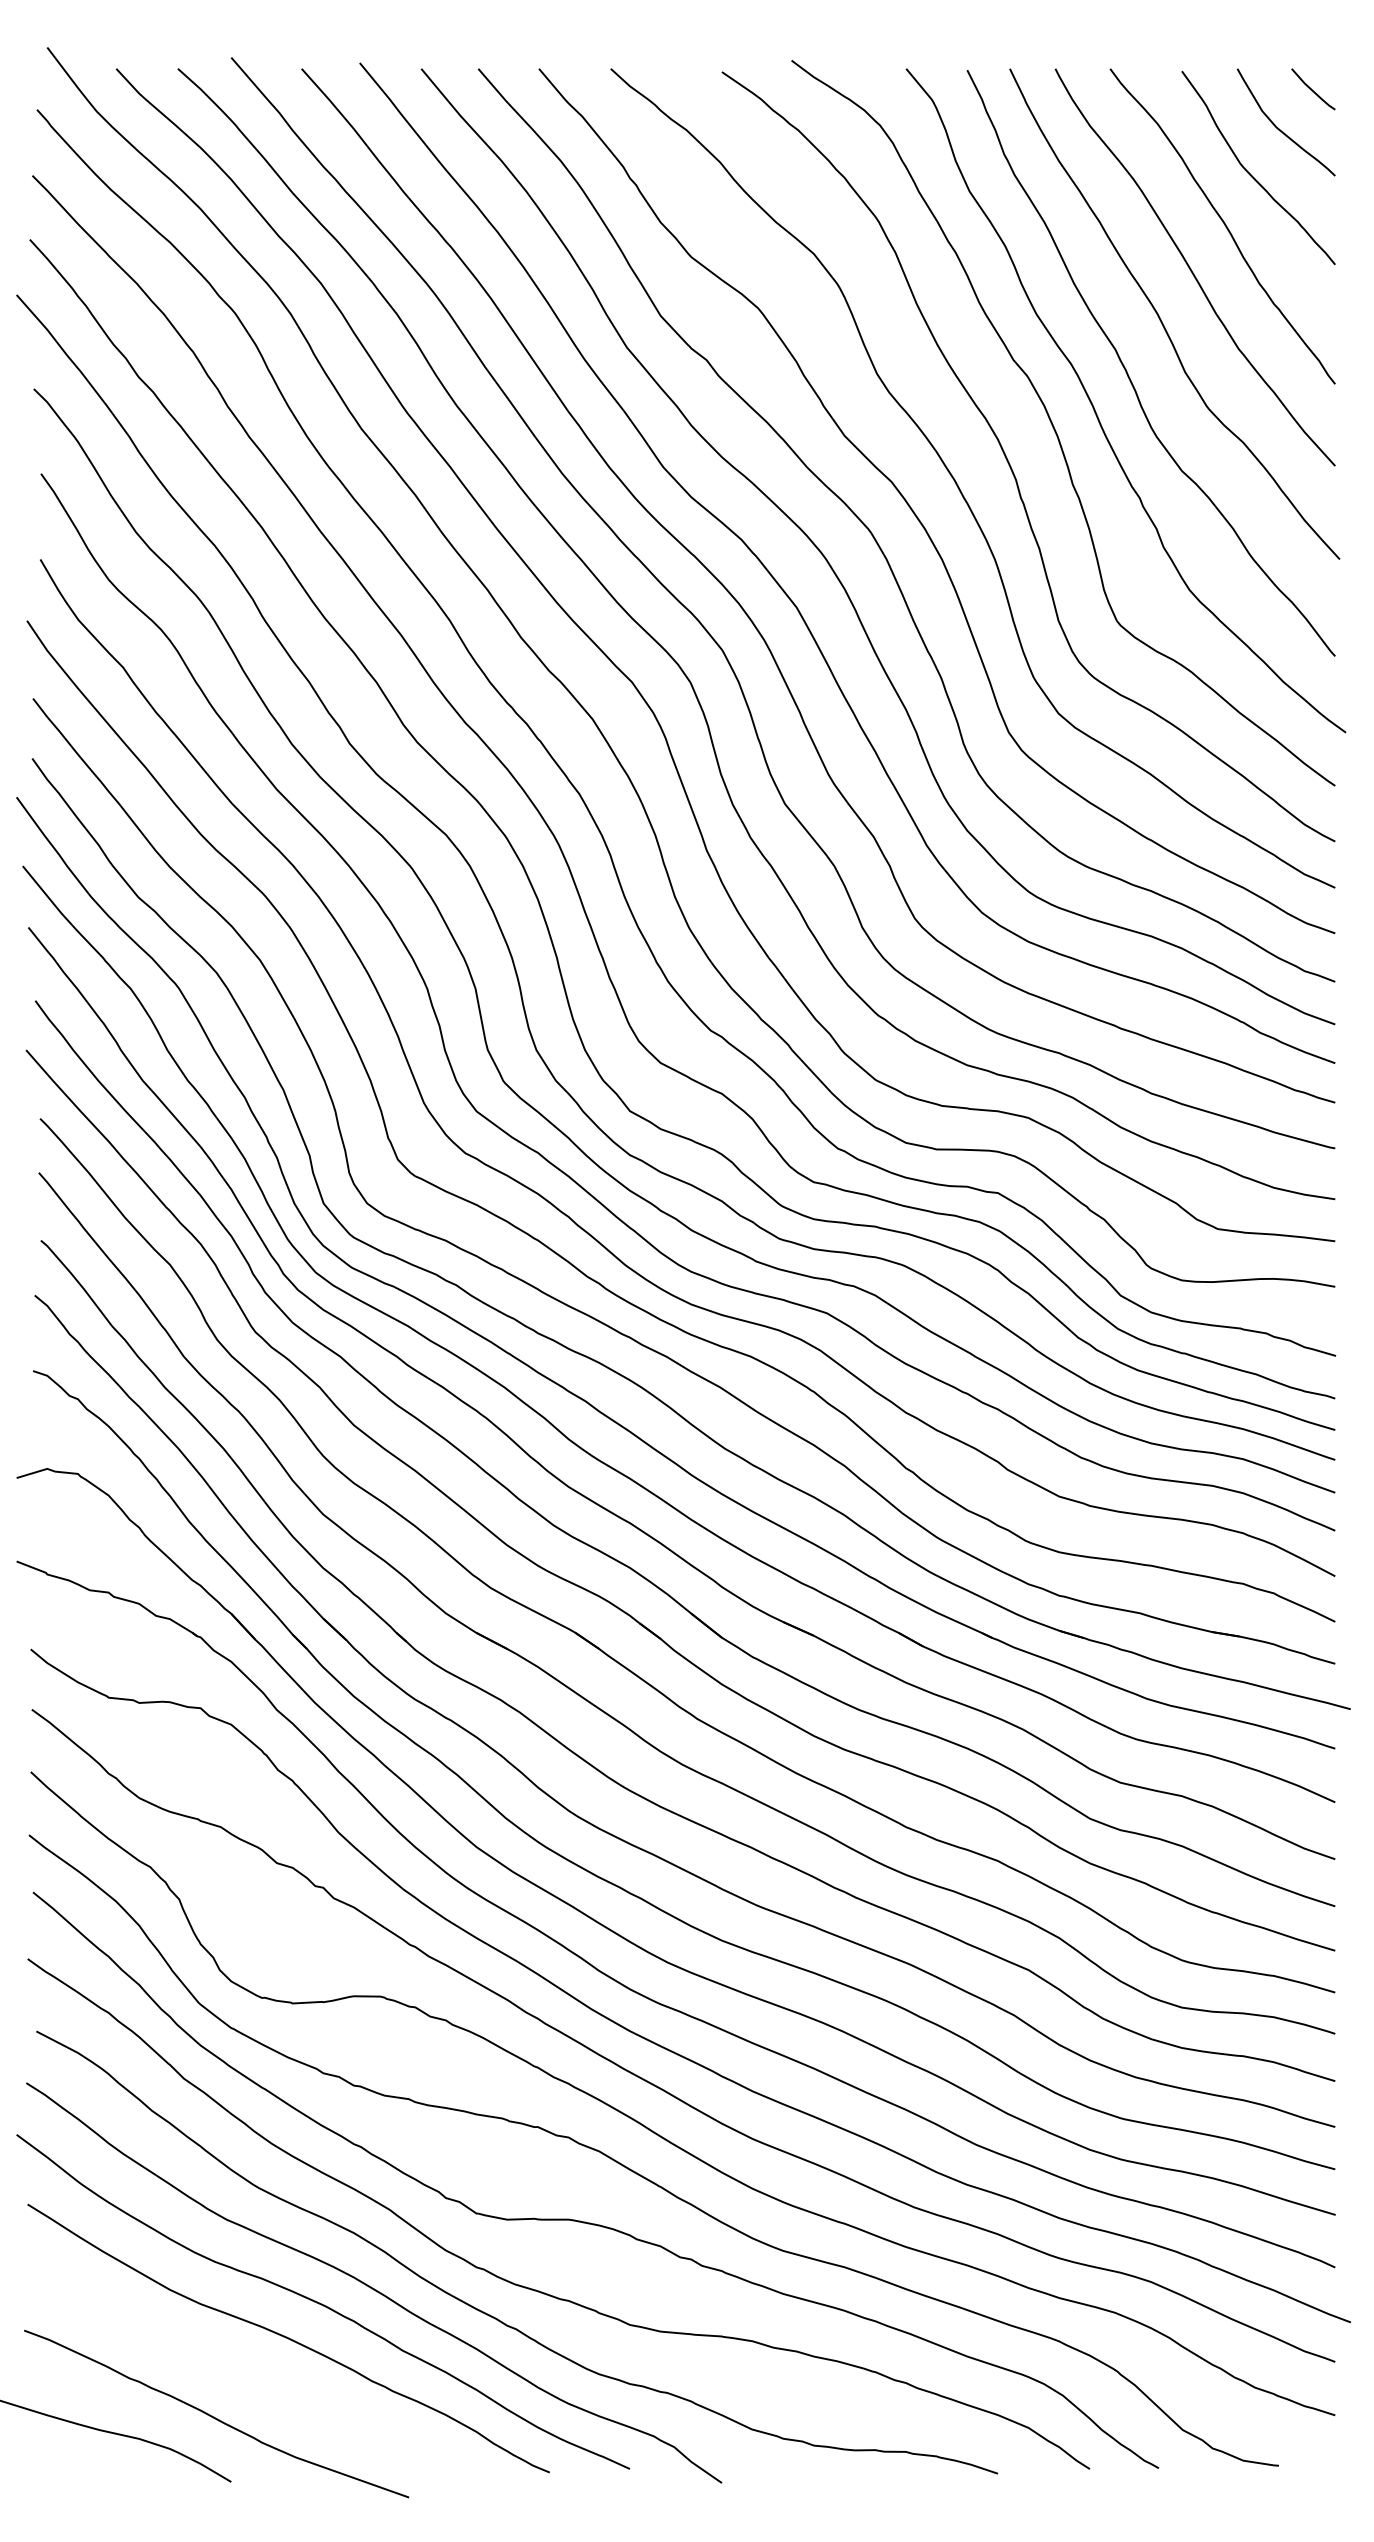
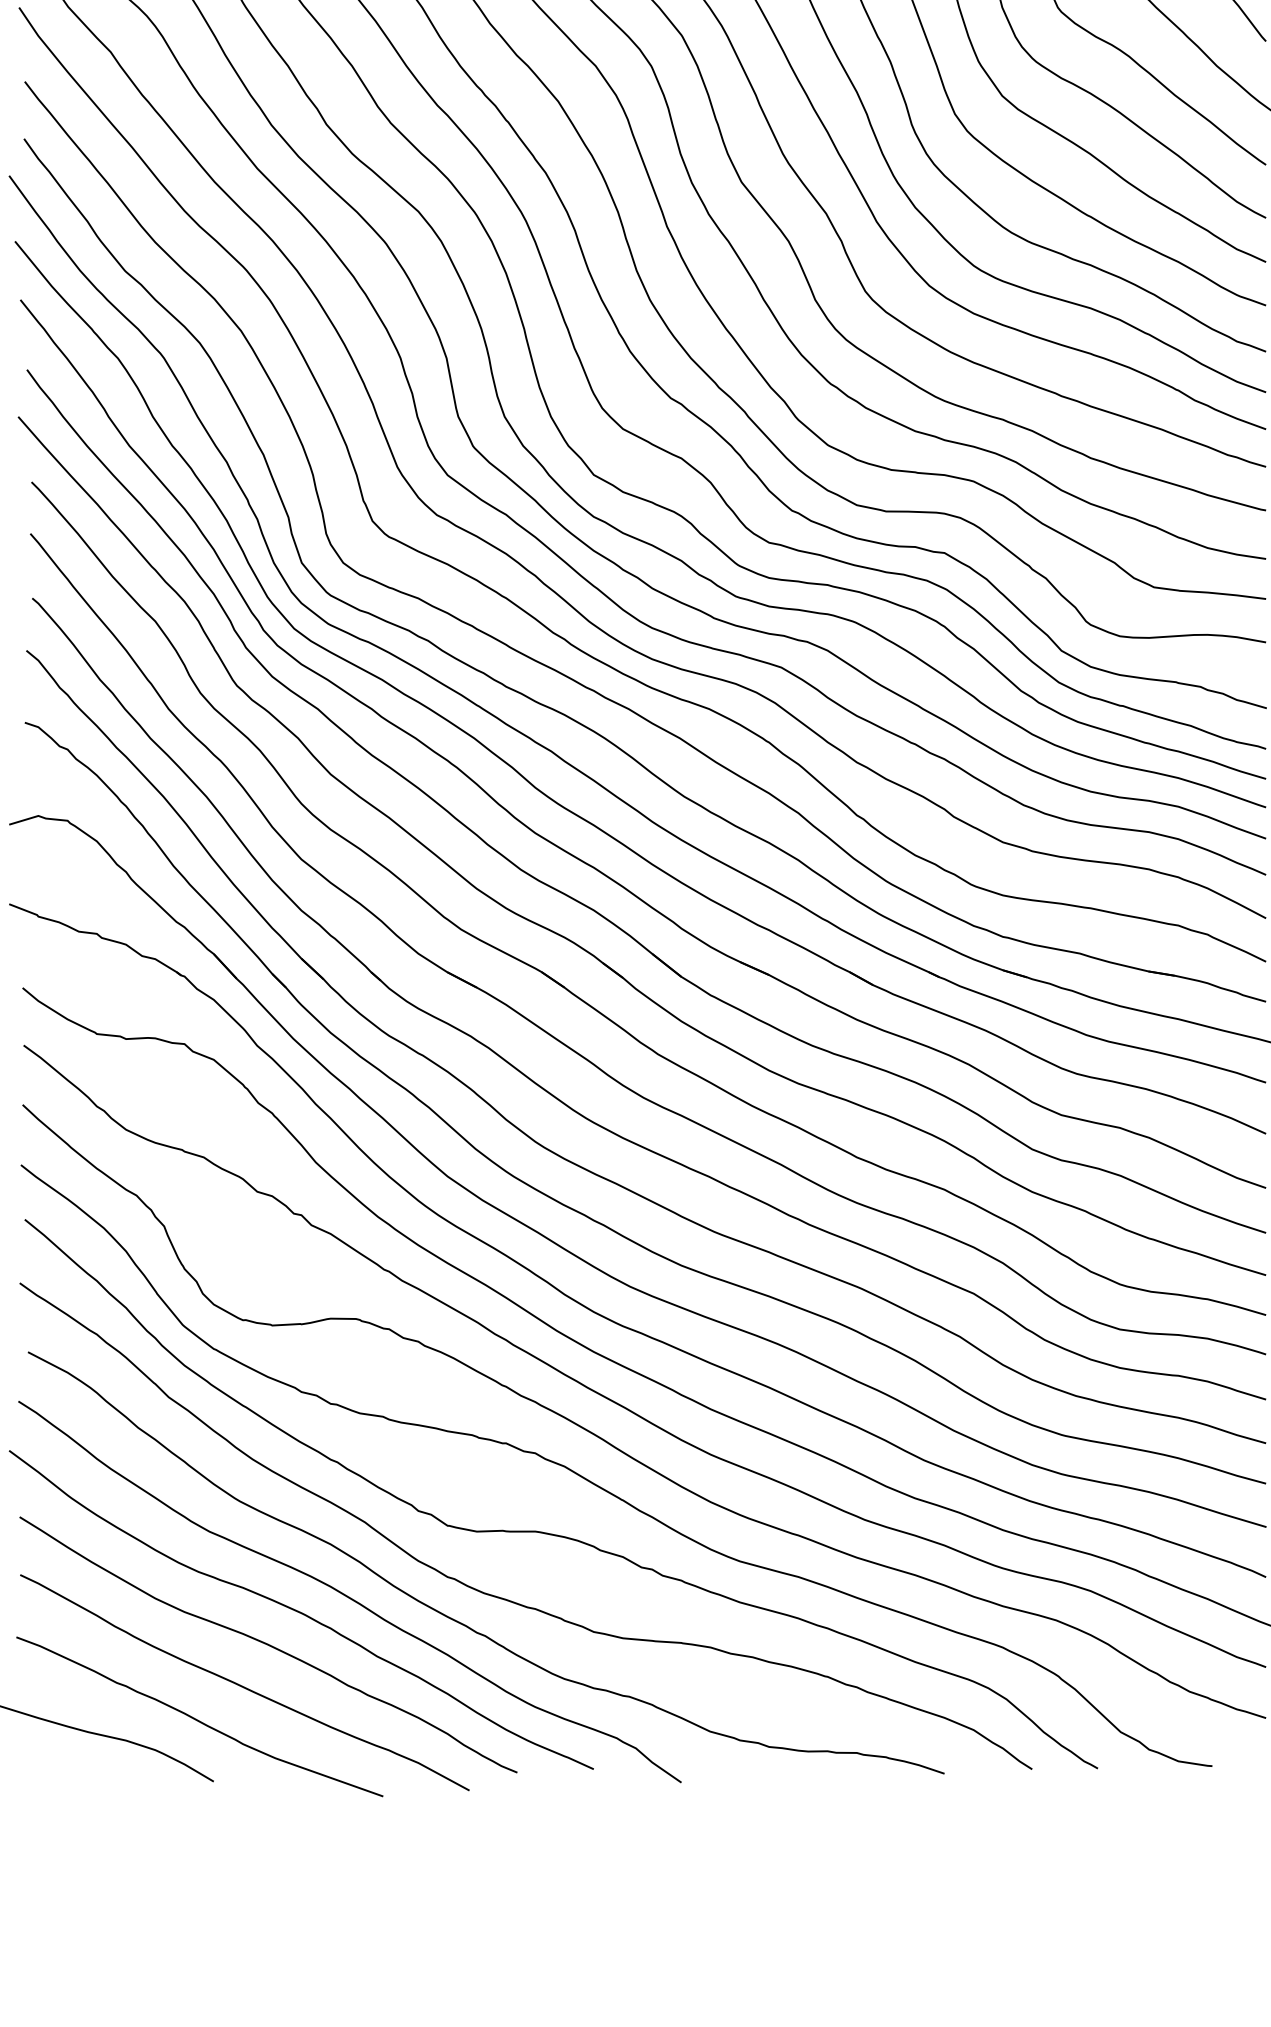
curve: (262, 2381) -> (243, 1685), added

